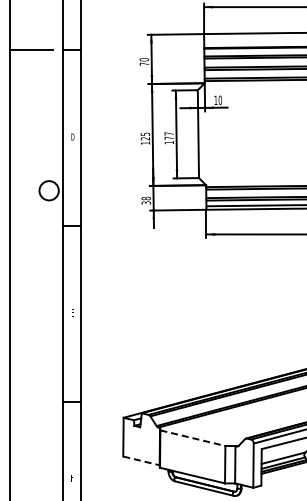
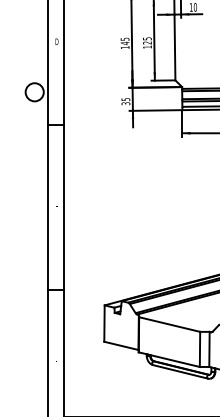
text: (168, 135) -> (146, 40), 177 -> 125
text: (145, 138) -> (125, 43), 125 -> 145
text: (145, 198) -> (125, 99), 38 -> 35
line: (193, 438) -> (170, 324), dashed -> solid
line: (141, 460) -> (121, 345), dashed -> solid

